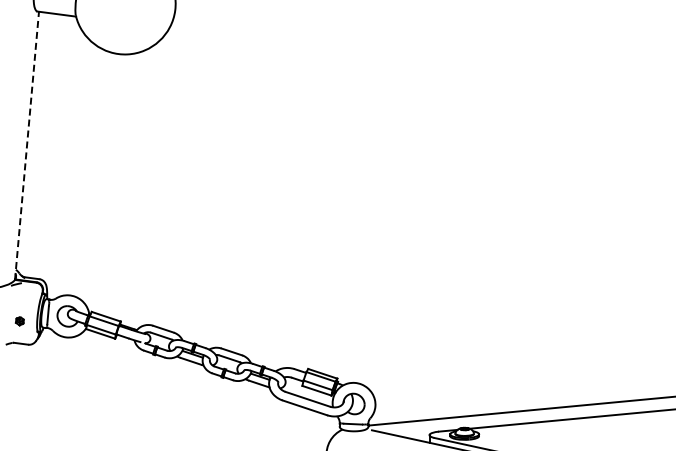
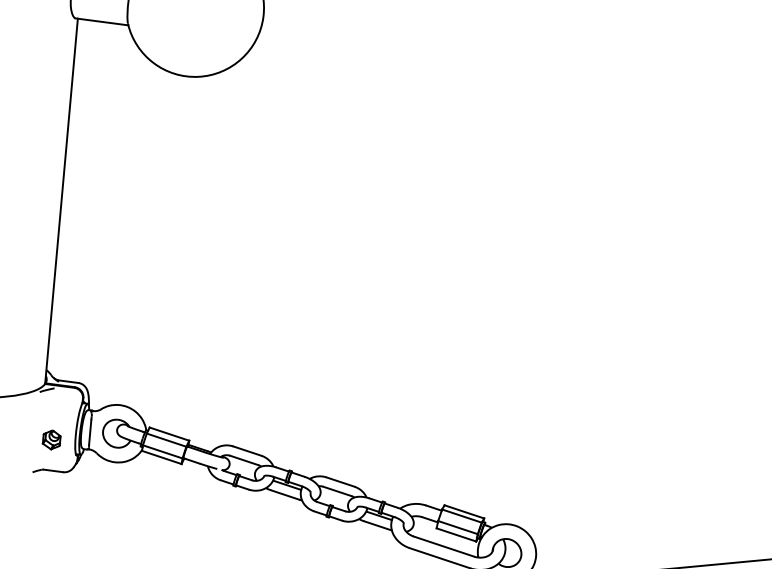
line: (27, 145) -> (62, 200), dashed -> solid
part: (19, 321) -> (51, 440), size x1.67

